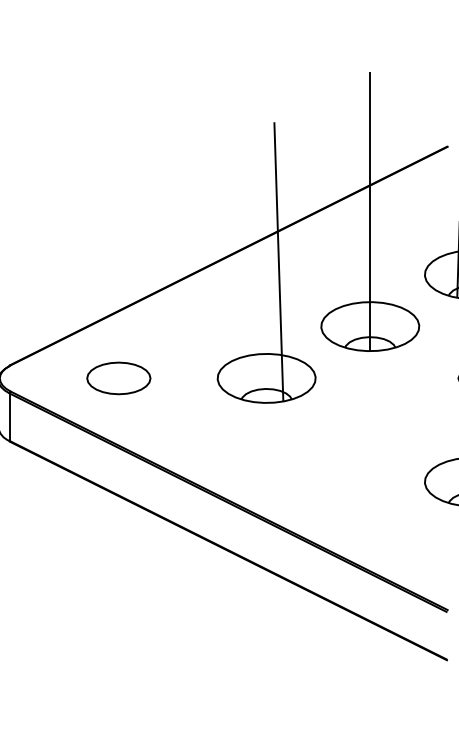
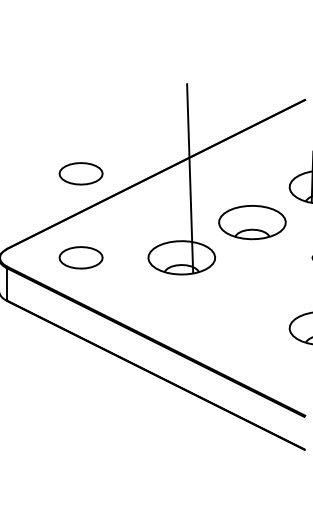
line: (370, 210) -> (252, 143), removed
part: (117, 254) -> (80, 173), added

